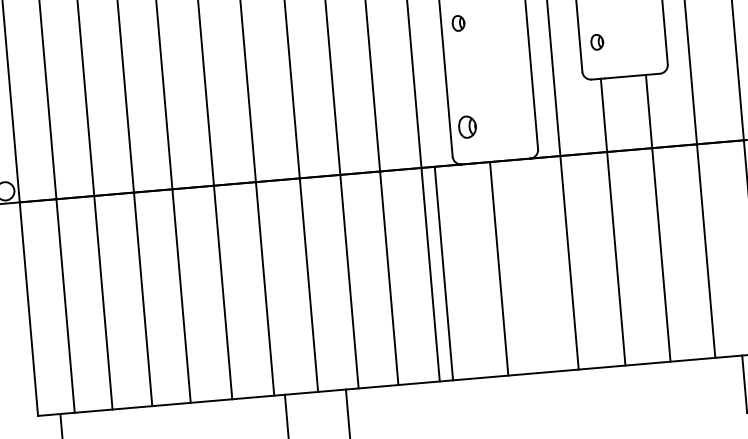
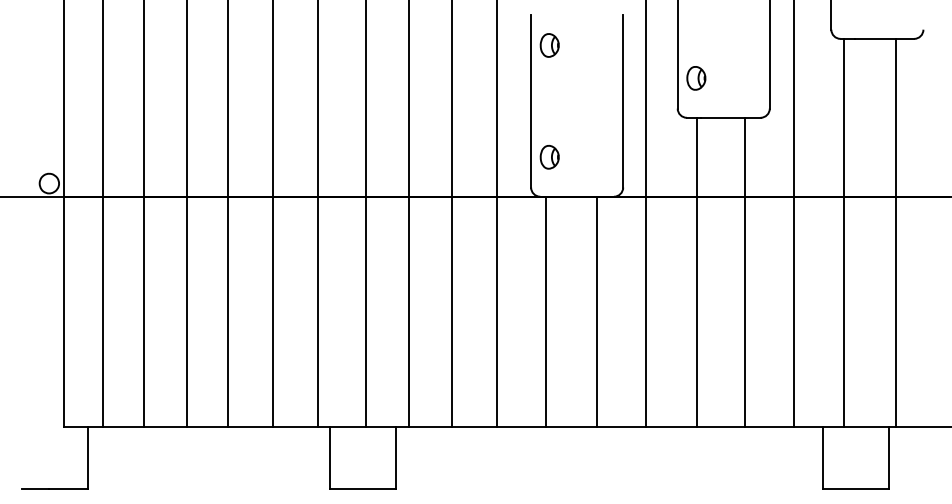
part: (458, 23) -> (549, 45), size x1.43
part: (597, 42) -> (696, 78), size x1.43
line: (499, 268) -> (596, 311), moved
line: (444, 273) -> (546, 311), moved

